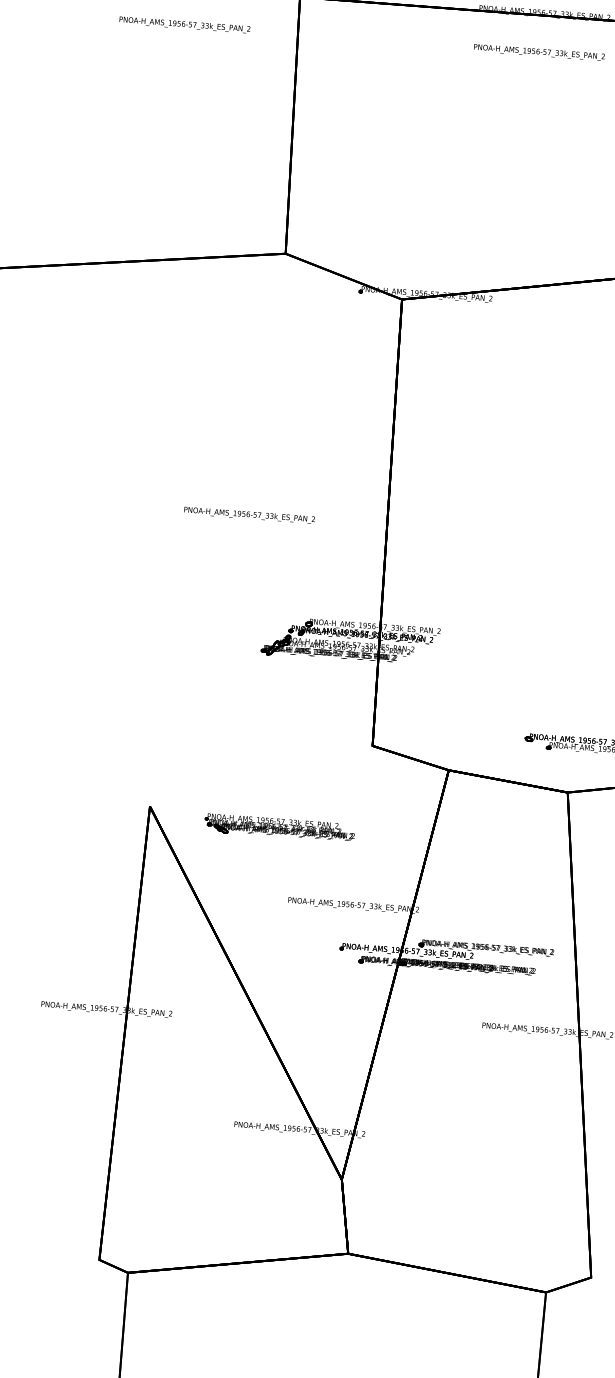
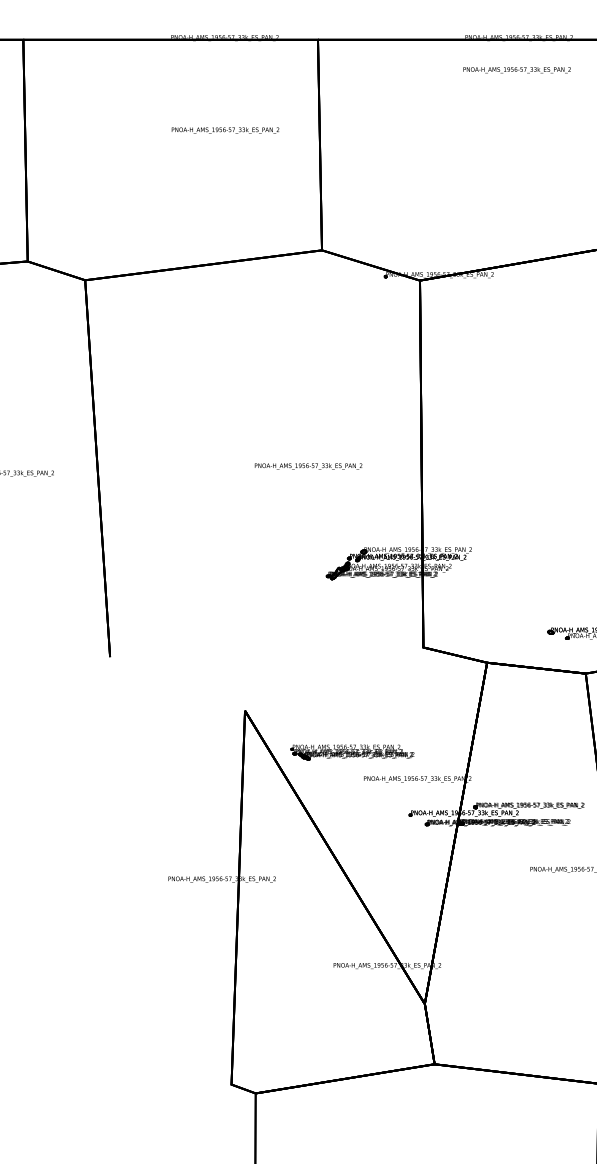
text: (184, 25) -> (225, 130), moved
part: (279, 828) -> (352, 752), moved

